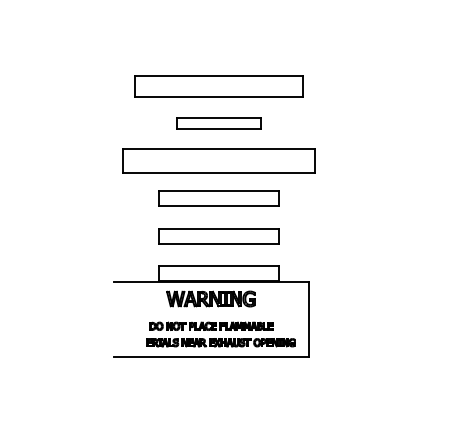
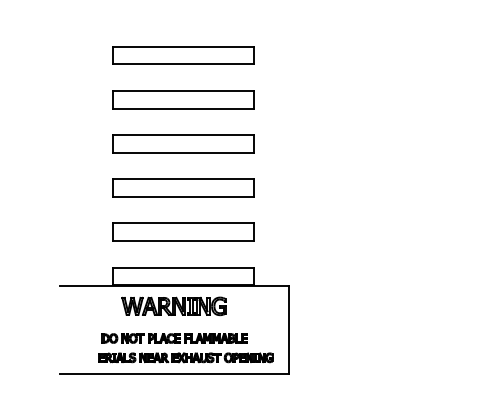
part: (218, 85) -> (182, 55), size x0.71
part: (218, 123) -> (182, 99), size x1.43
part: (218, 161) -> (182, 144), size x0.62

